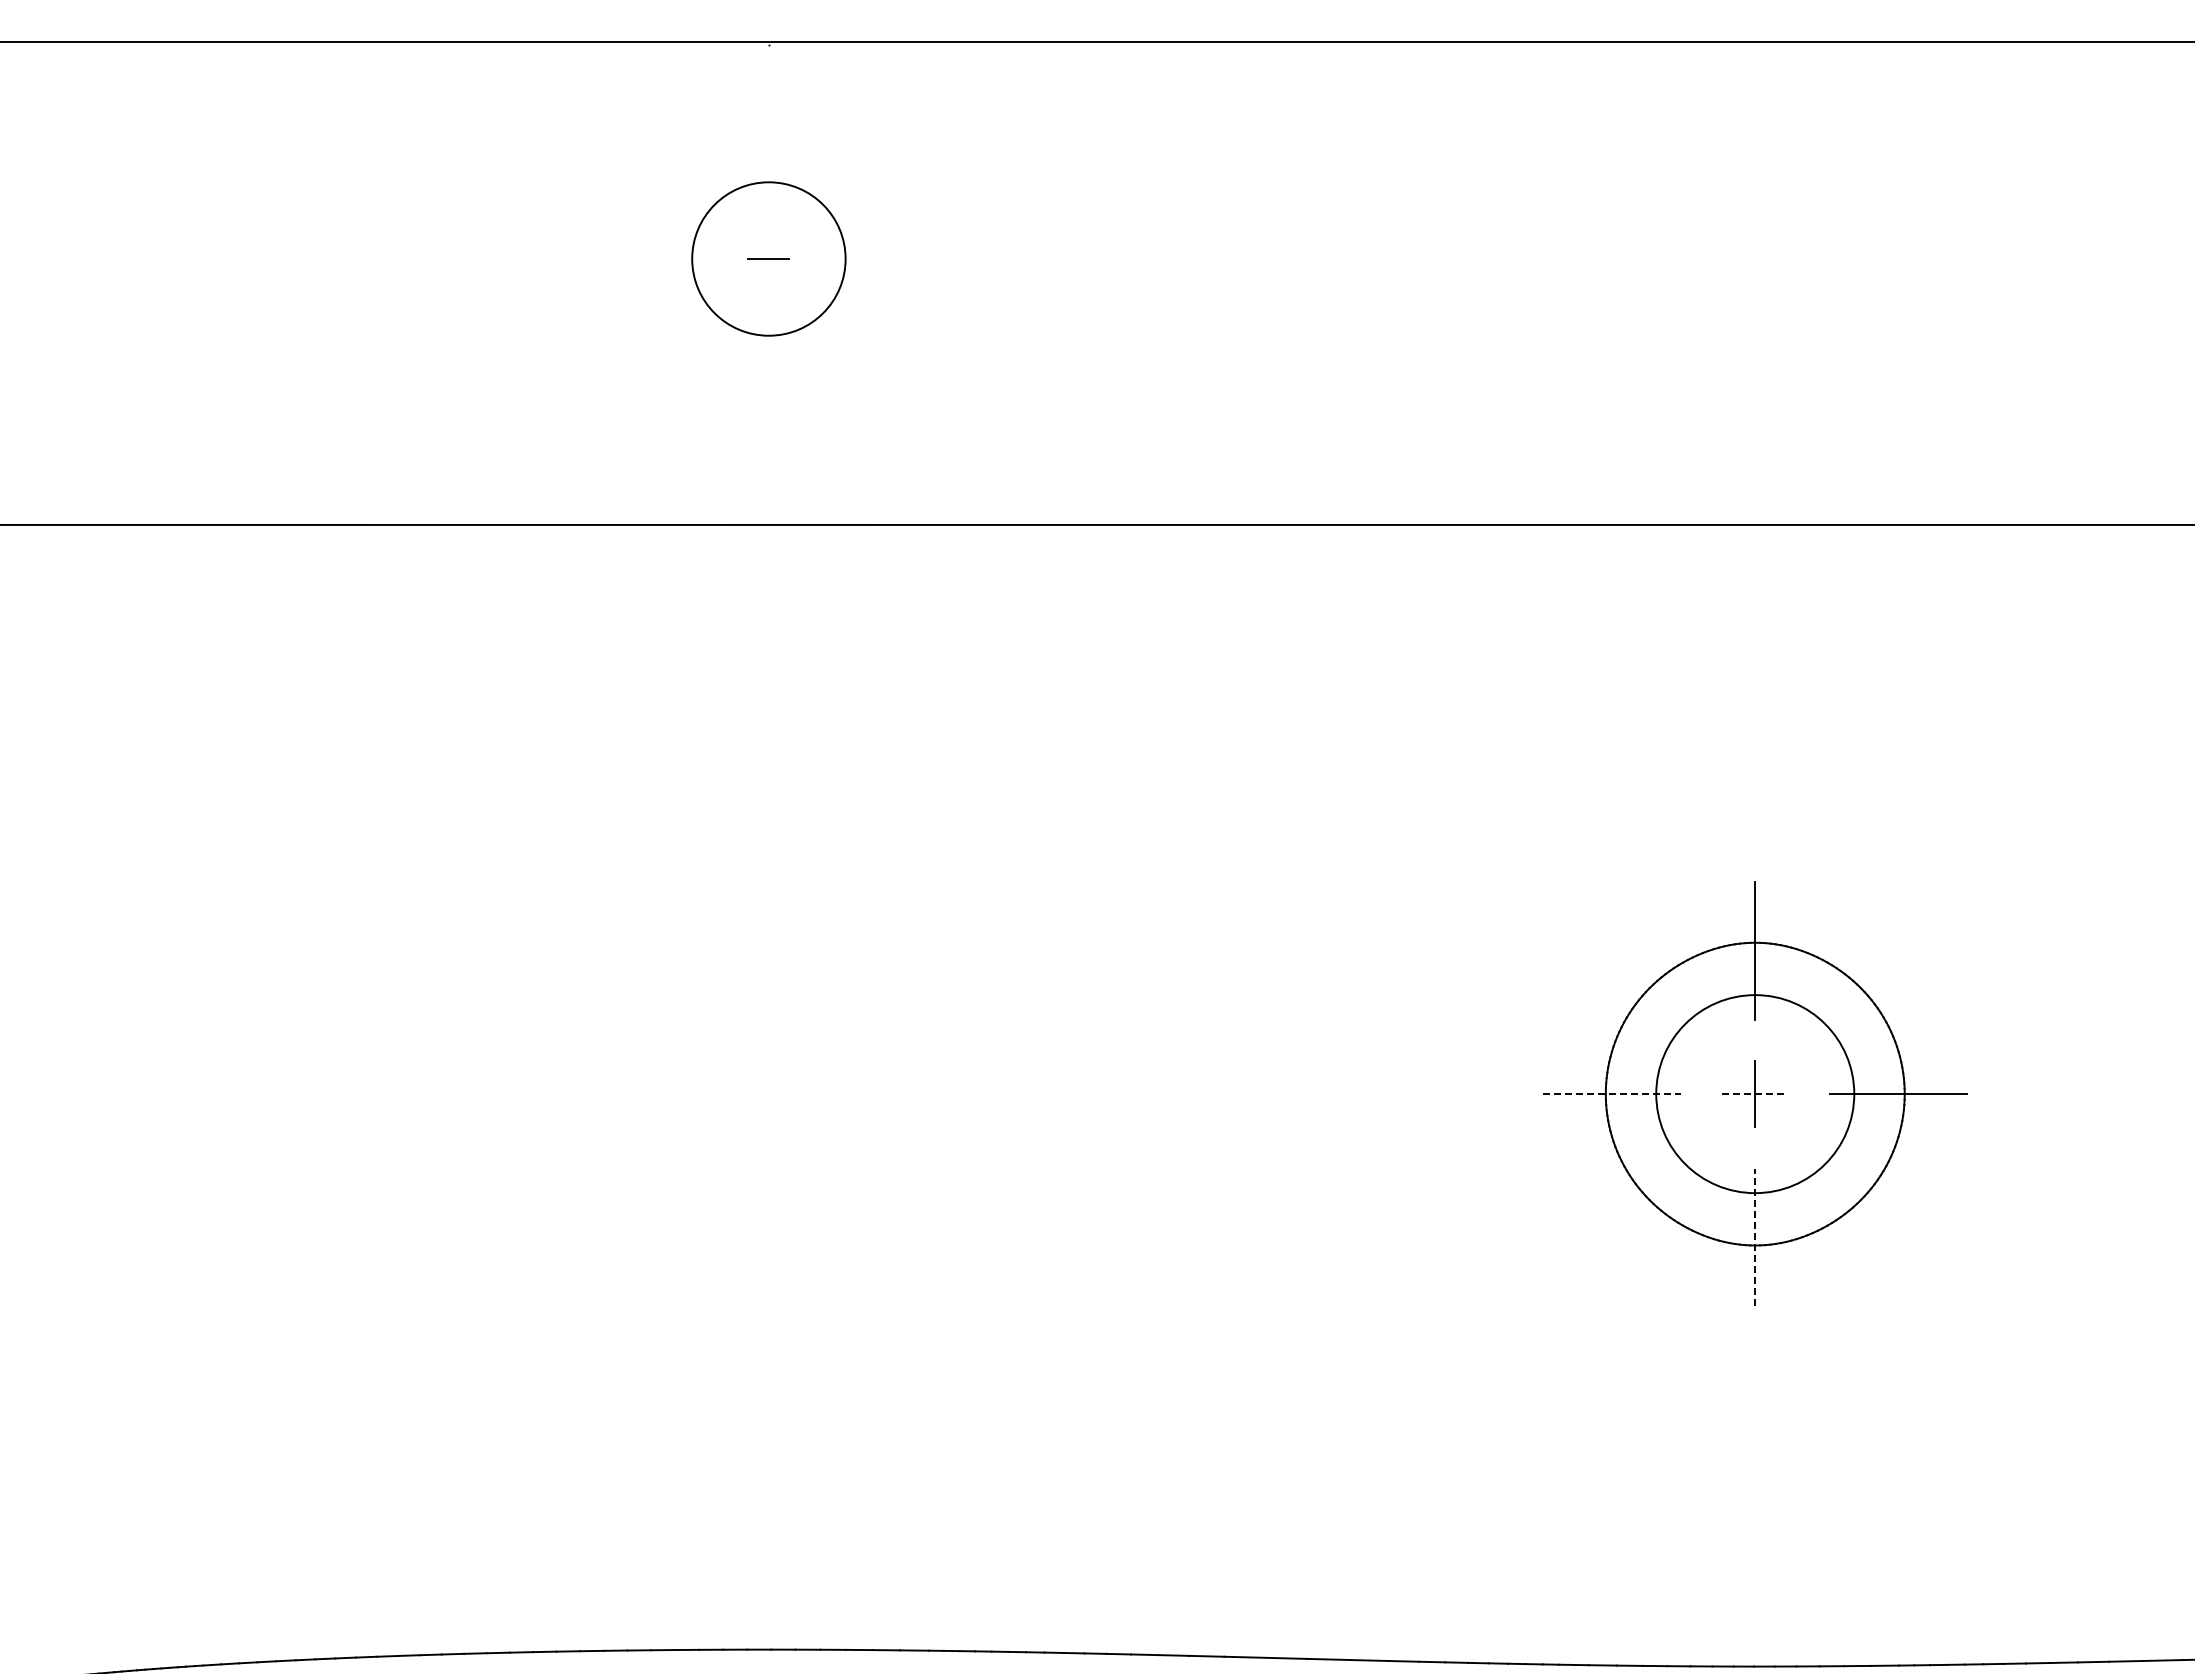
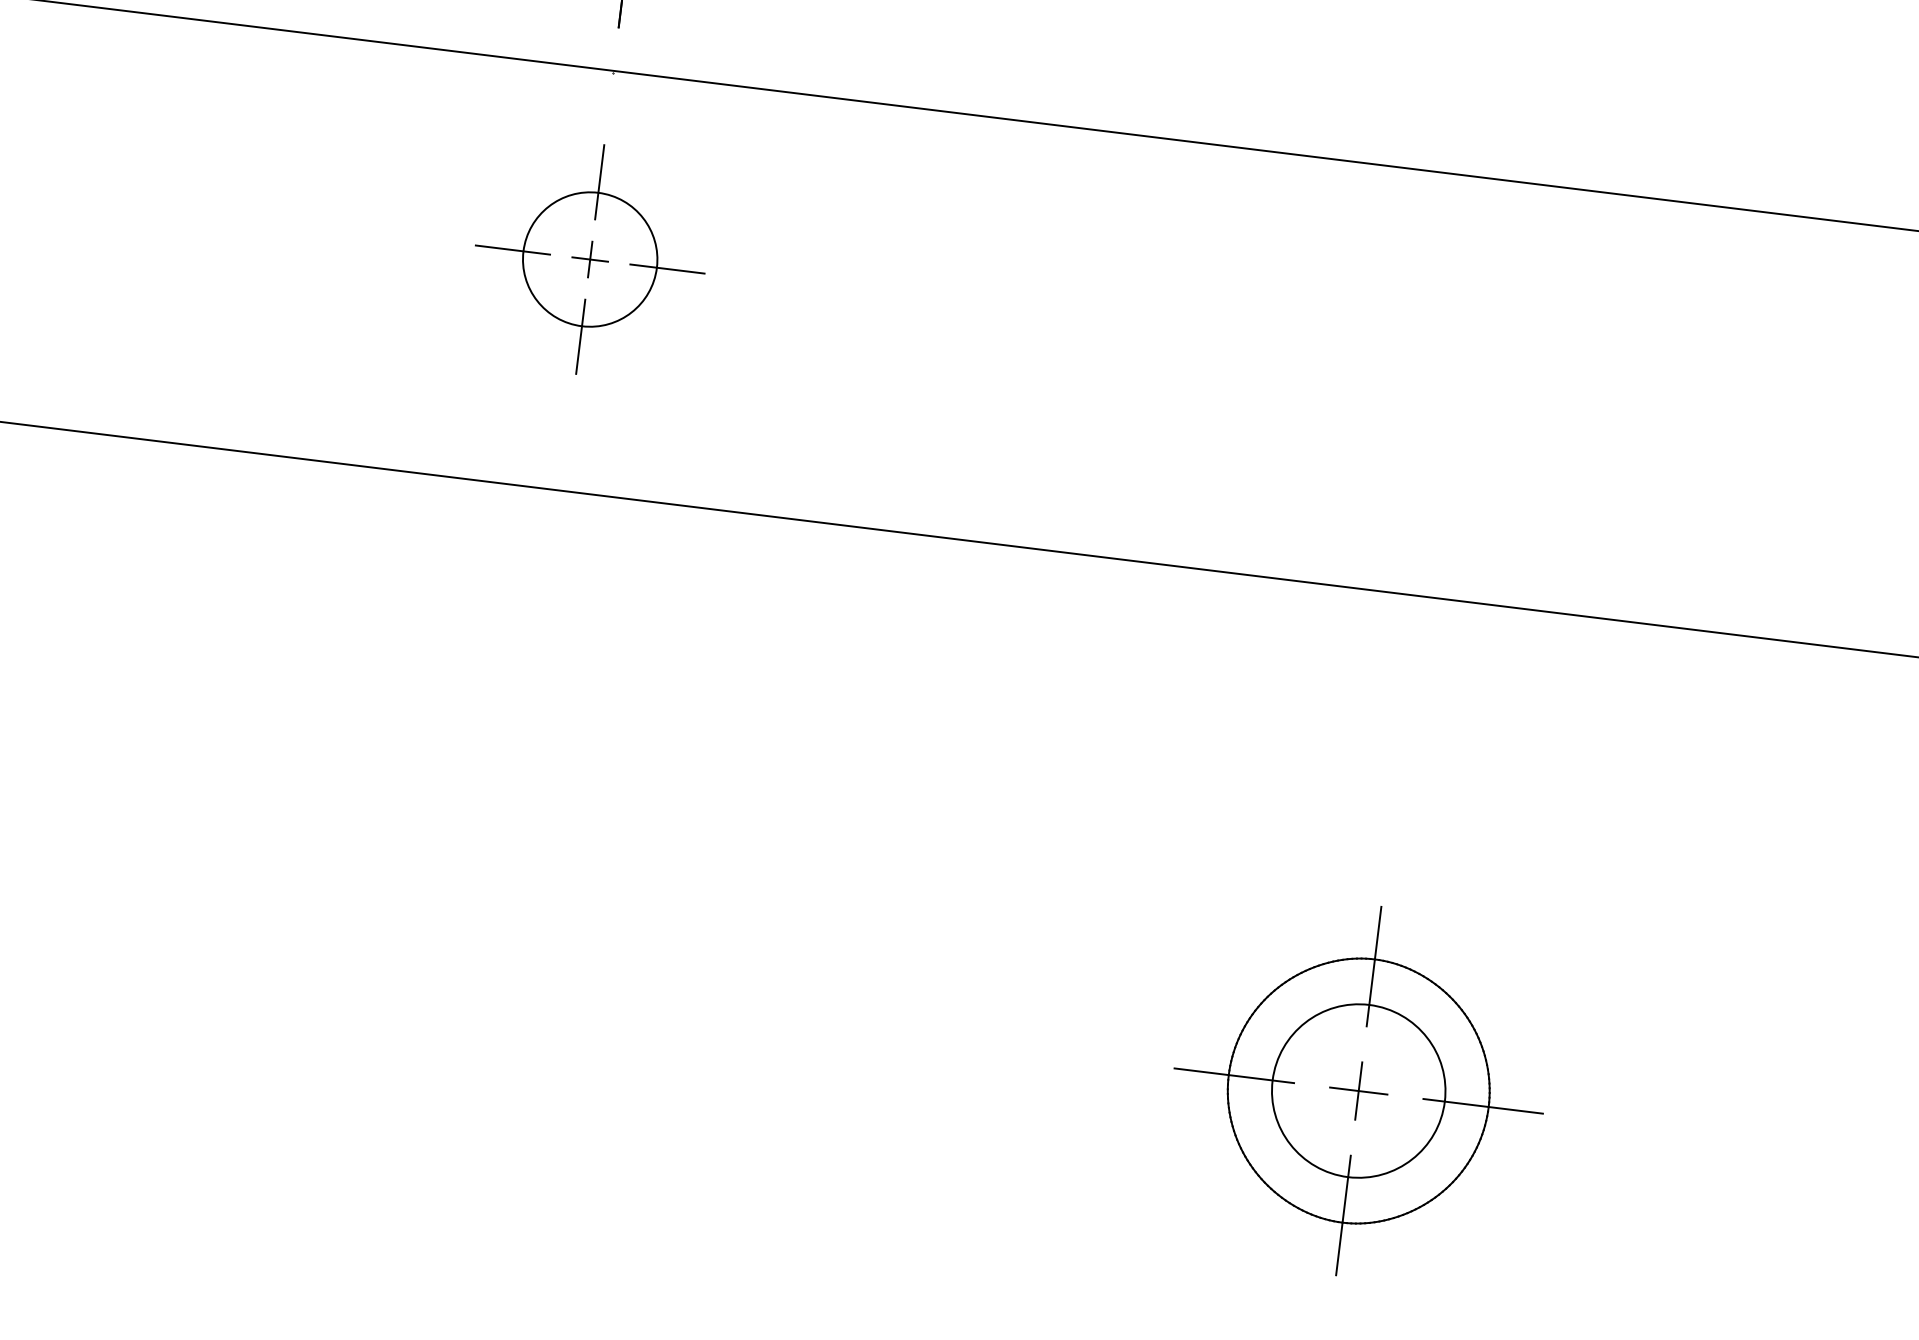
line: (768, 169) -> (599, 181), added
line: (768, 258) -> (589, 259), added
line: (679, 259) -> (512, 250), added
line: (857, 259) -> (667, 269), added
line: (768, 347) -> (580, 336), added
line: (1612, 1094) -> (1234, 1076), dashed -> solid
line: (1755, 1094) -> (1358, 1091), dashed -> solid
line: (1755, 1237) -> (1343, 1215), dashed -> solid

